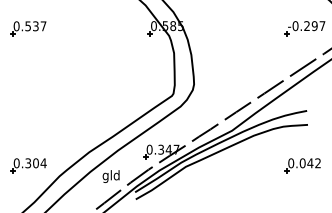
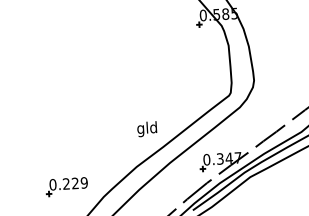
part: (28, 28) -> (57, 26), removed
text: (35, 163) -> (74, 183), 0.304 -> 0.229
text: (110, 176) -> (146, 129), moved

